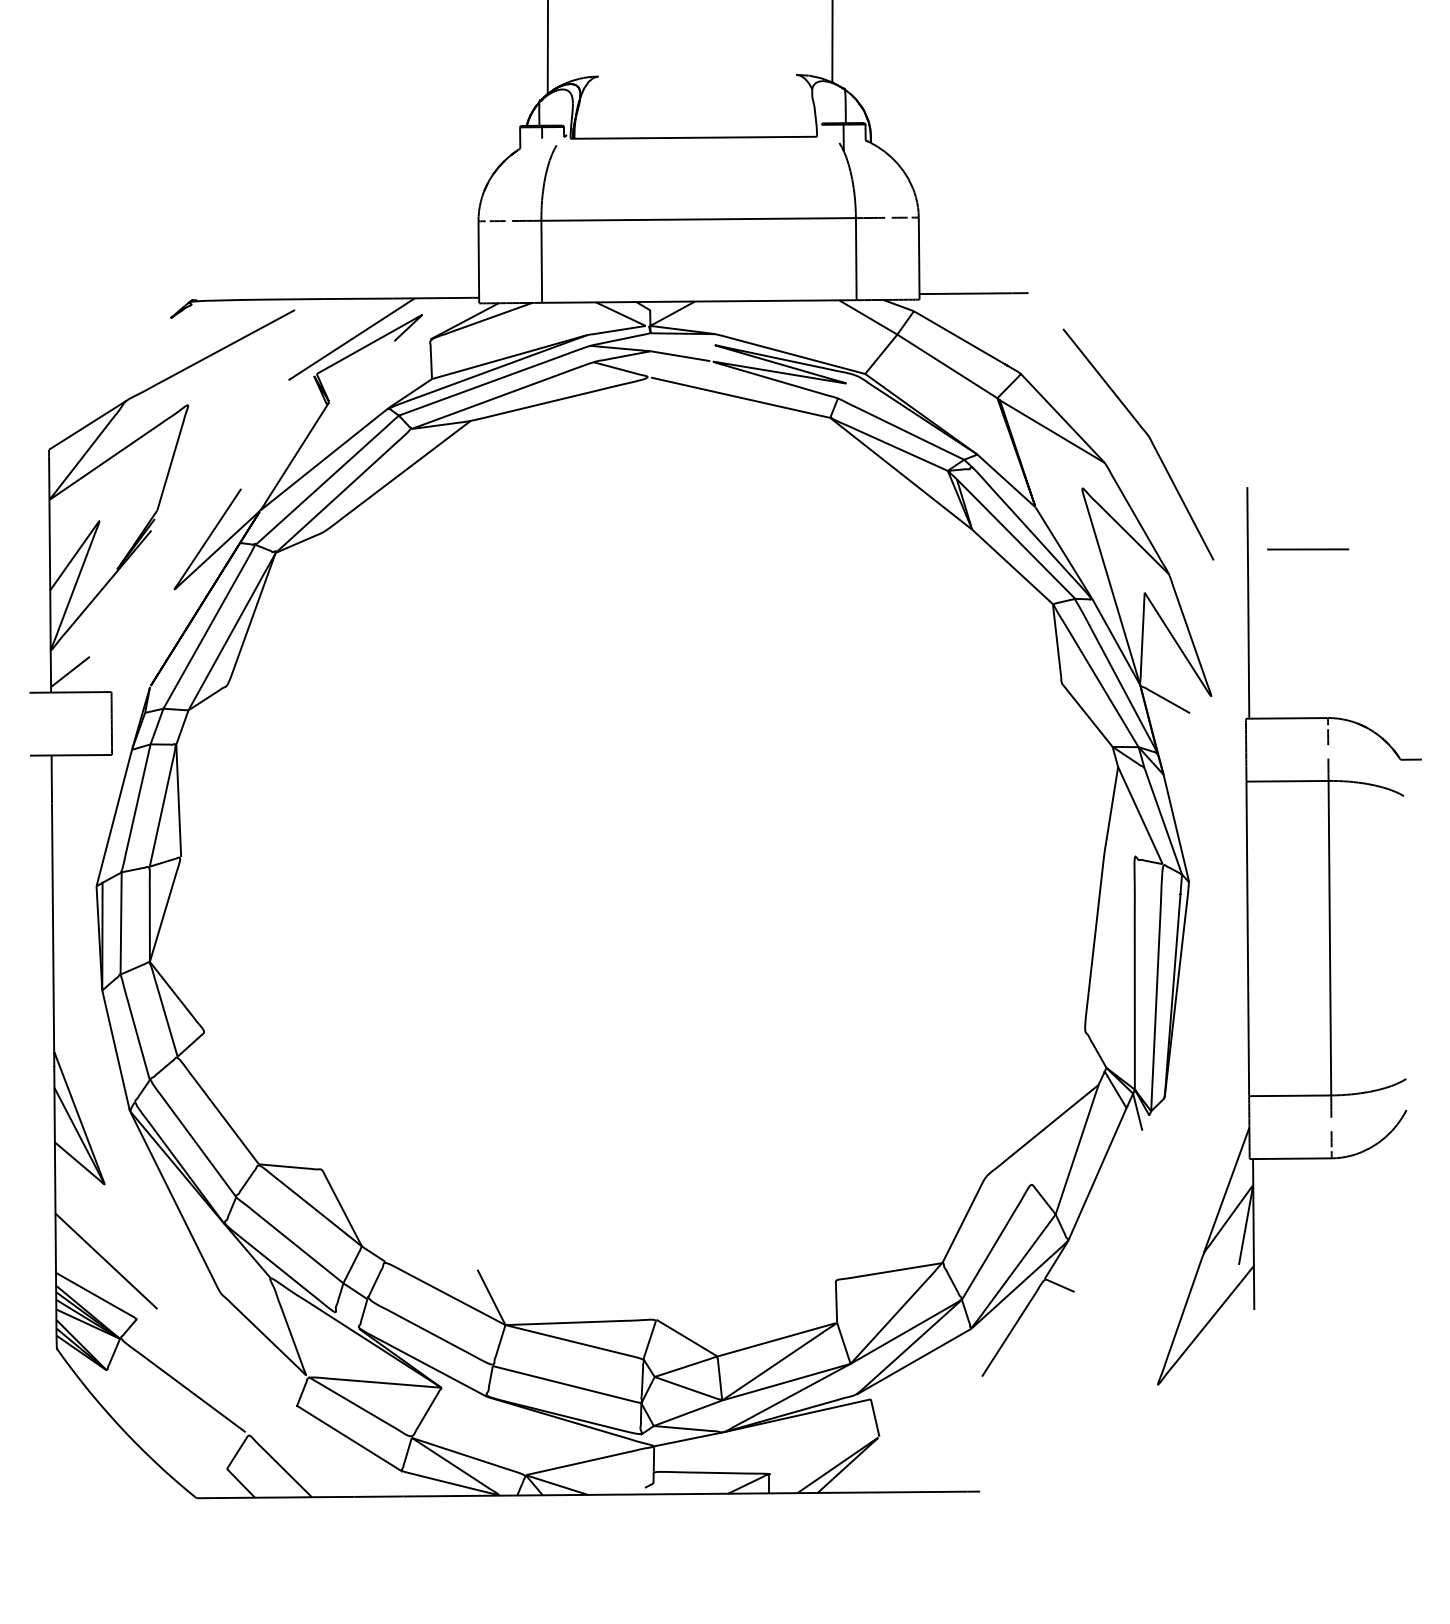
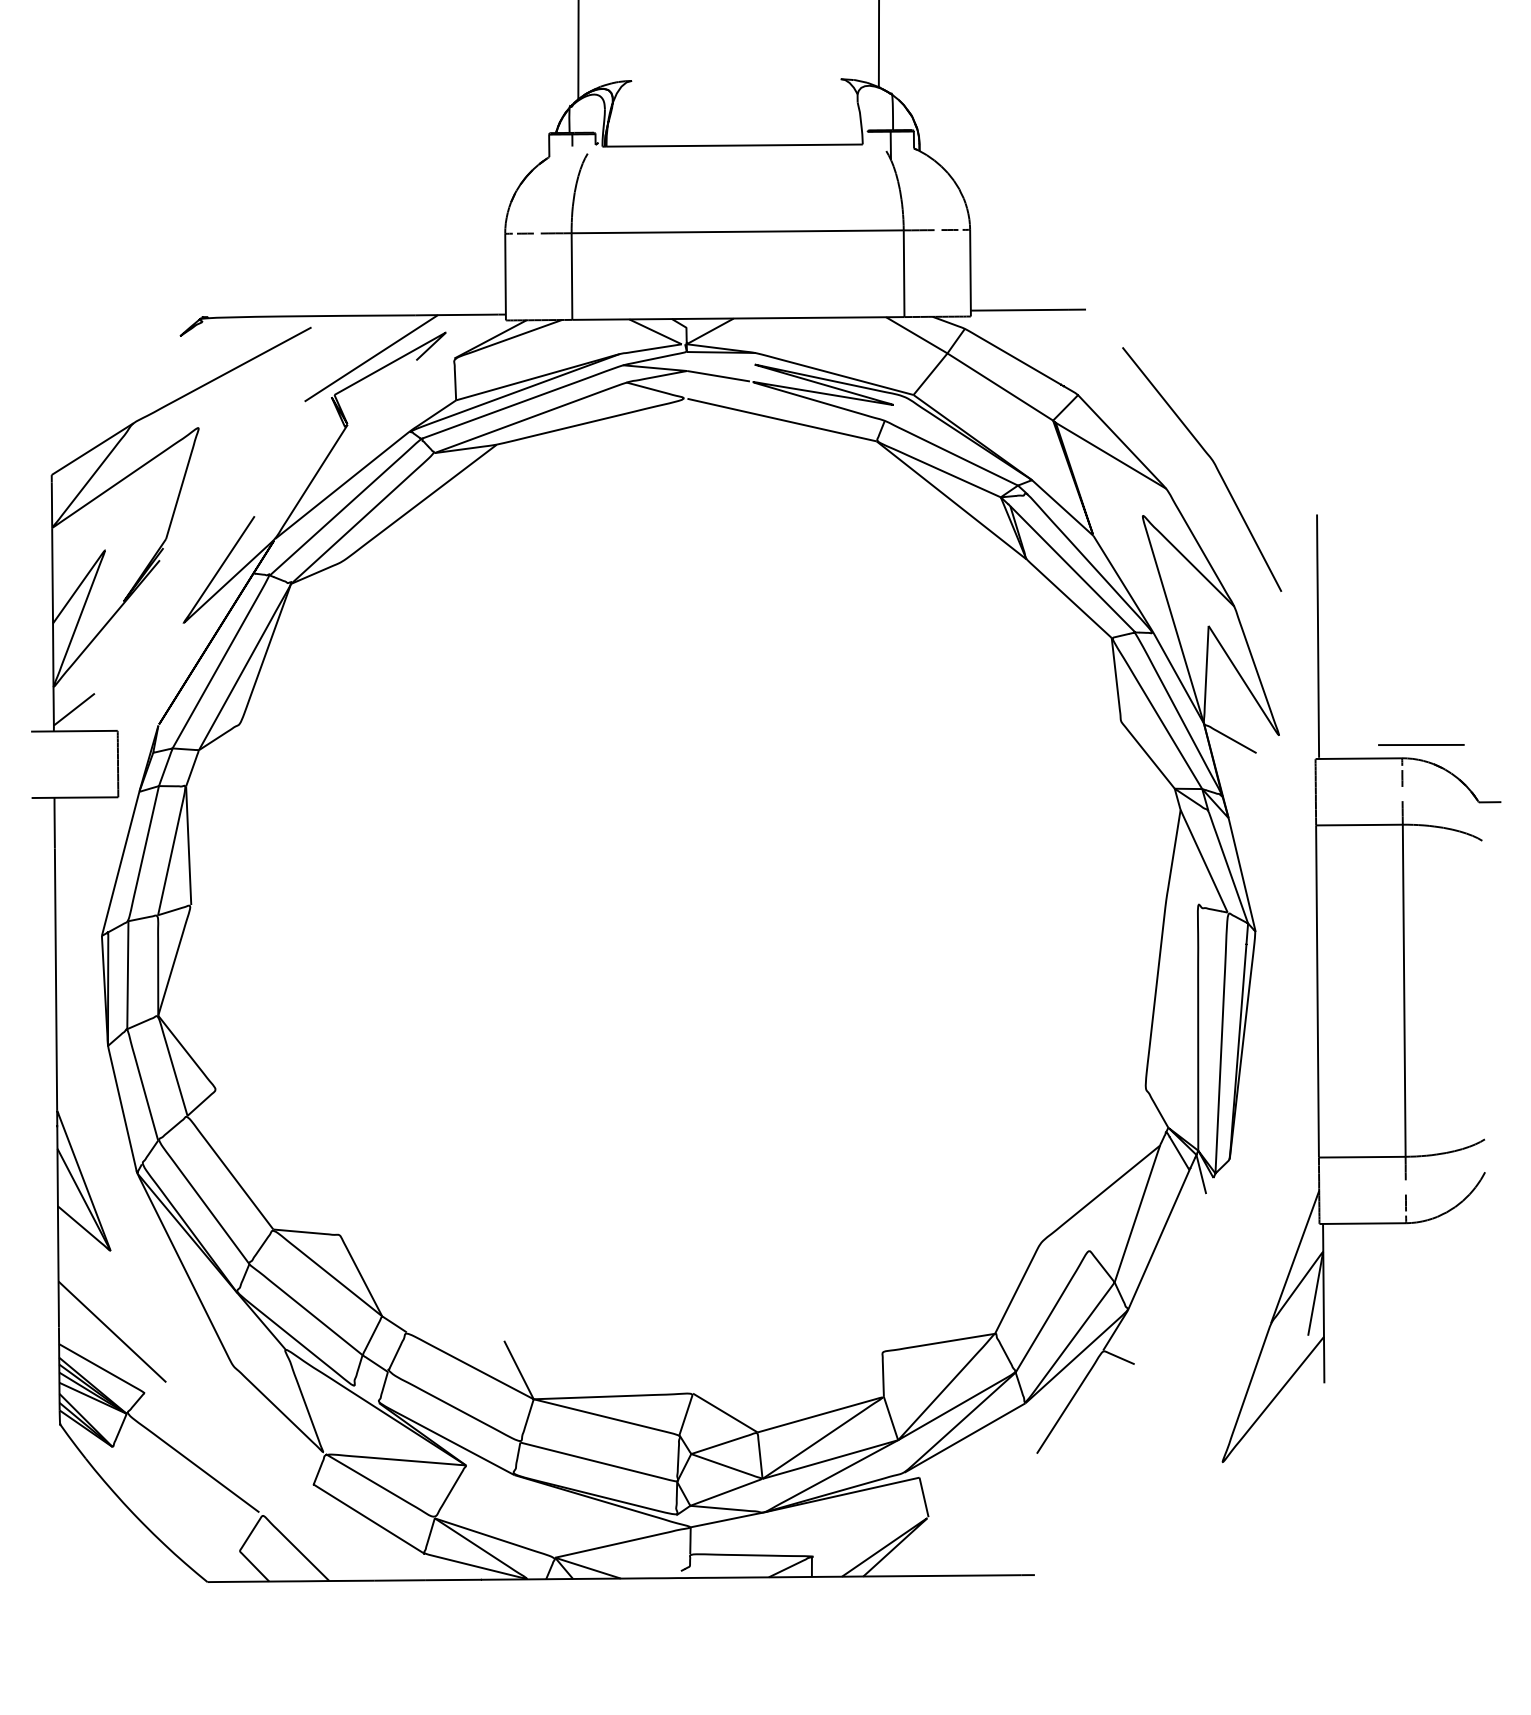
line: (1308, 549) -> (1421, 745), moved

